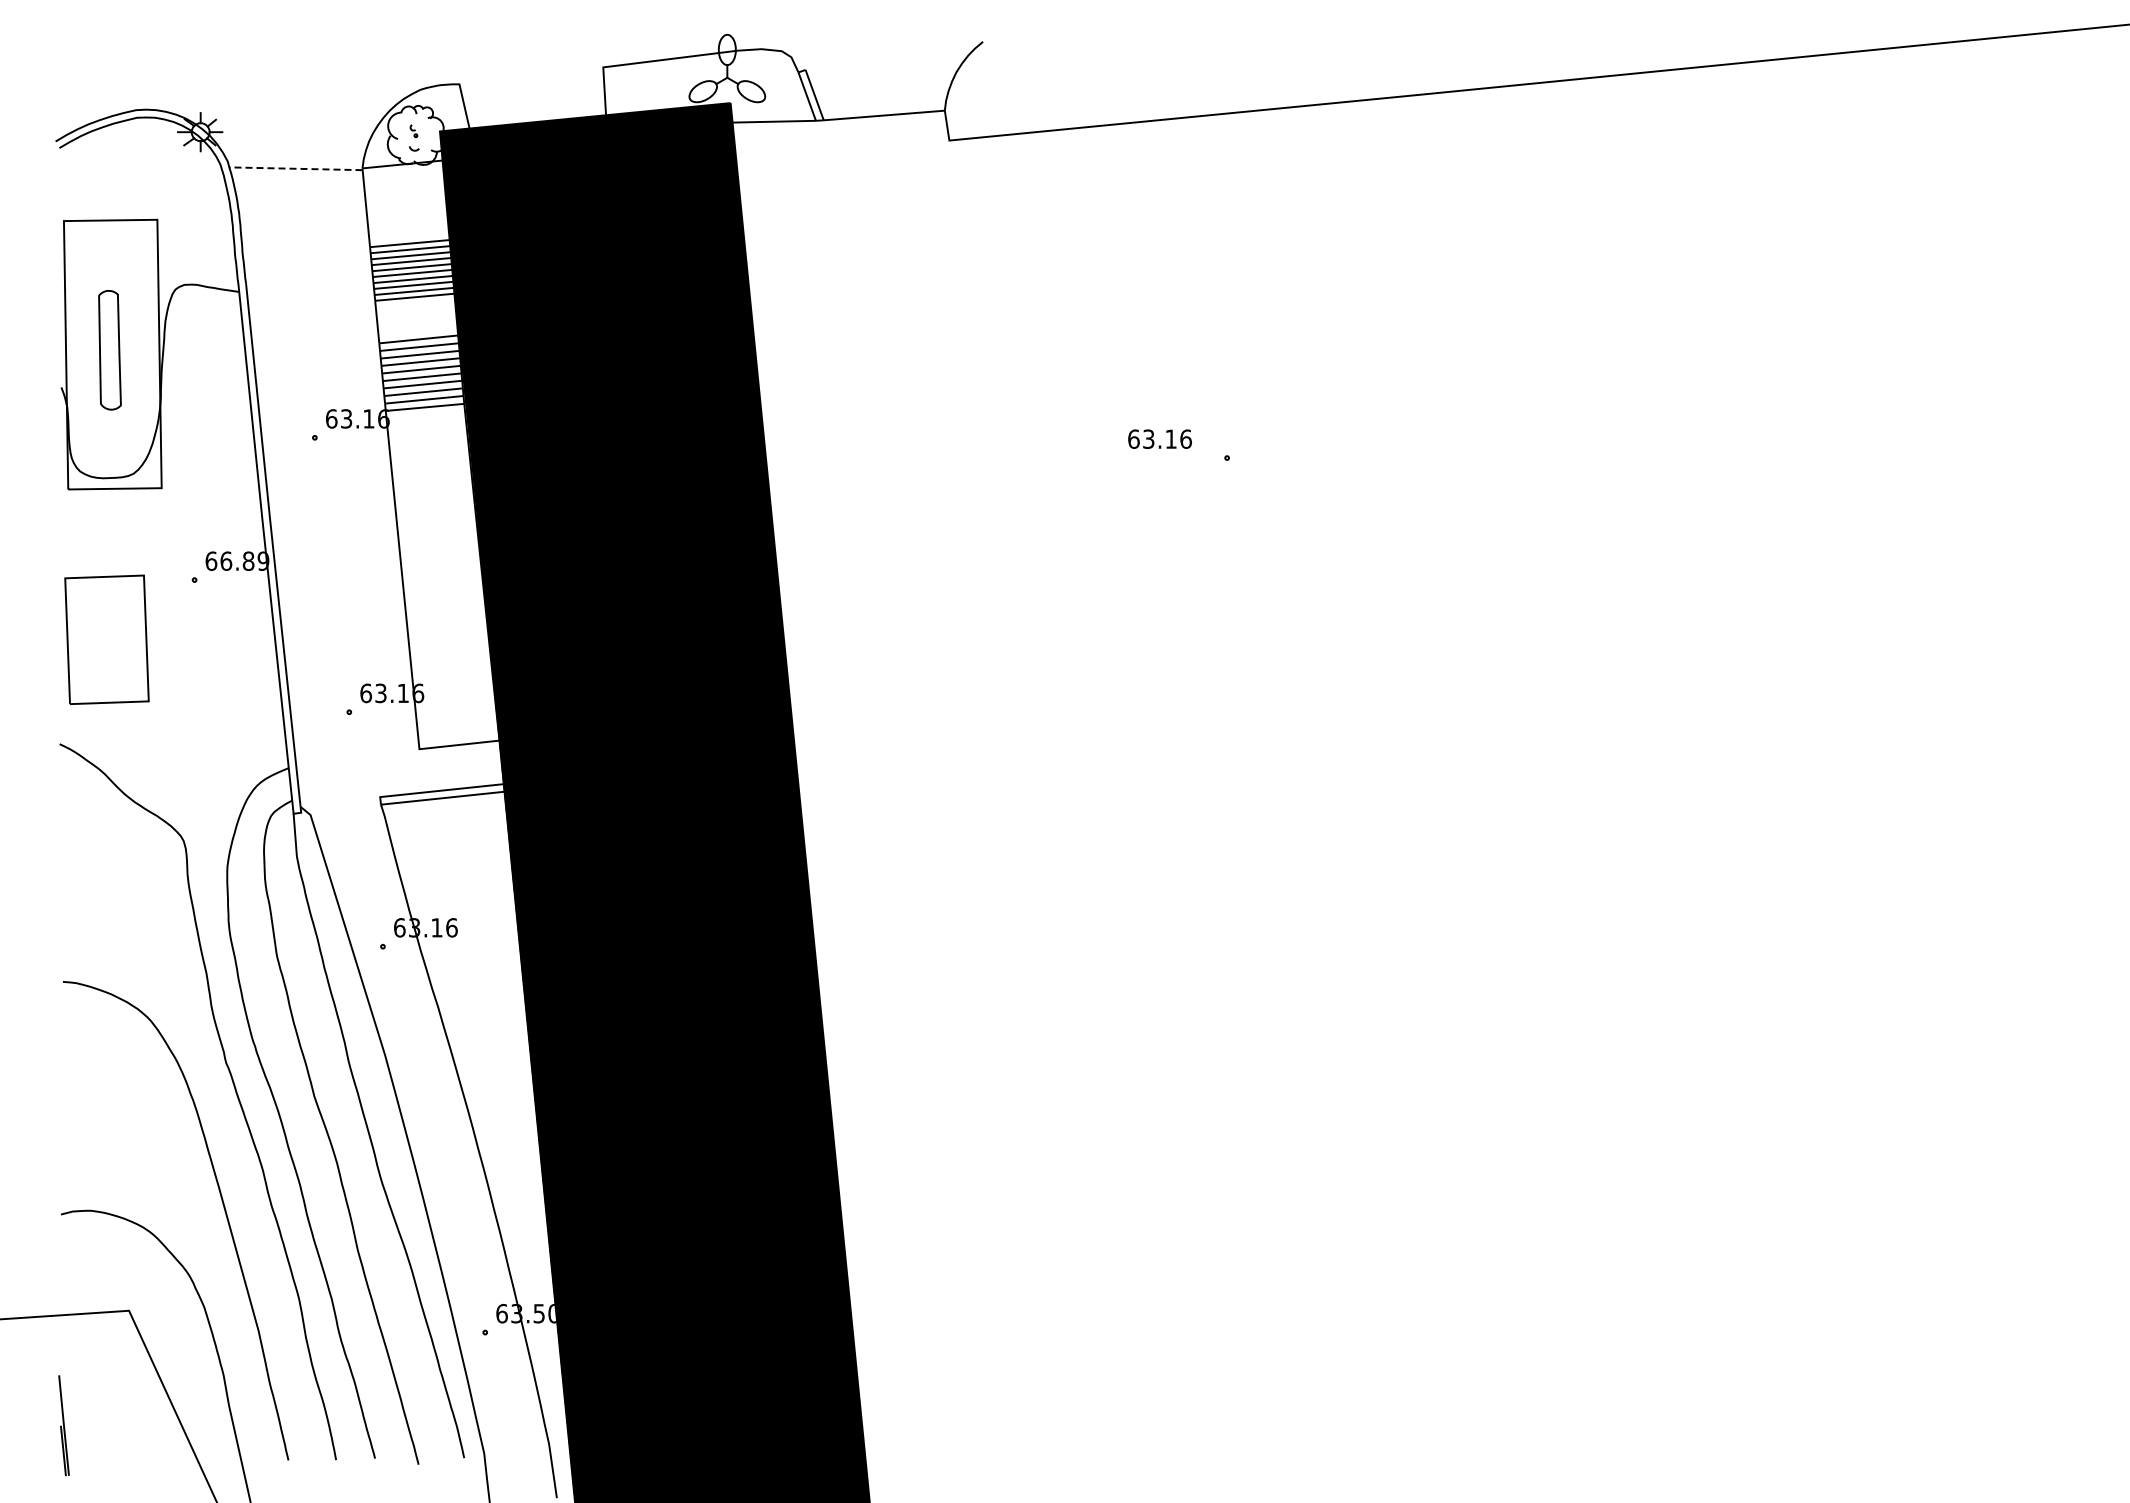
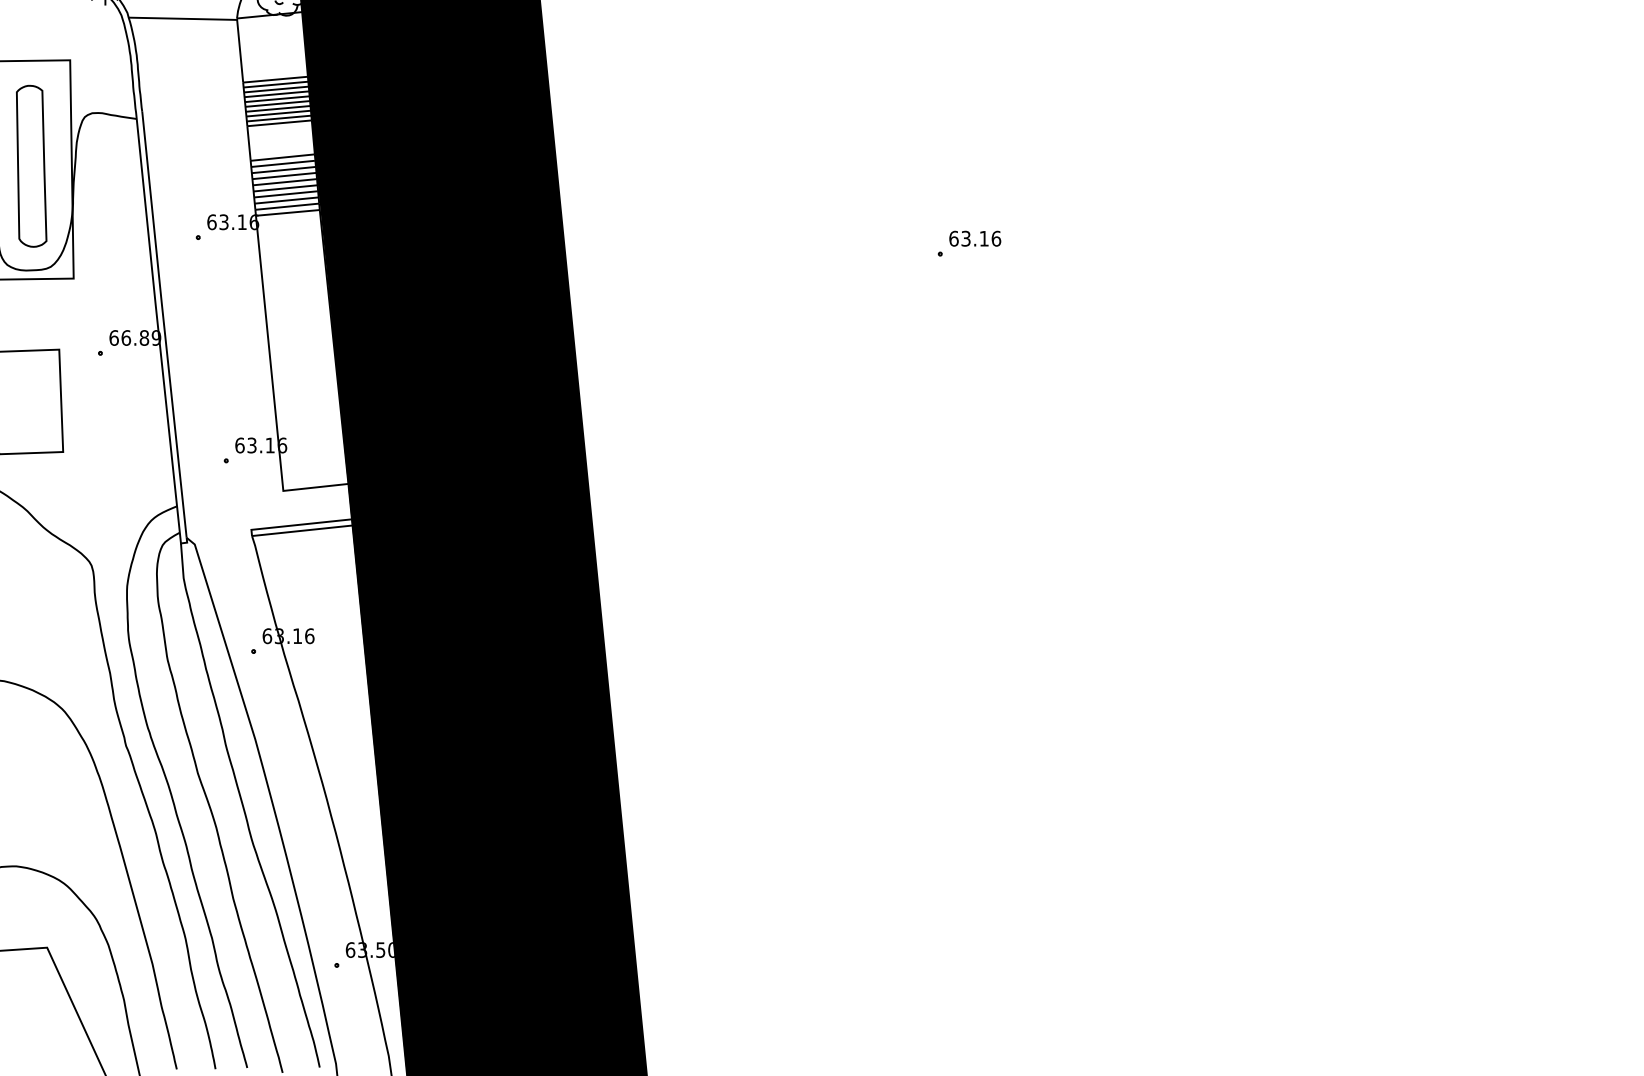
line: (295, 168) -> (182, 18), dashed -> solid
part: (109, 350) -> (31, 166), size x1.67
text: (1159, 438) -> (974, 238), moved

